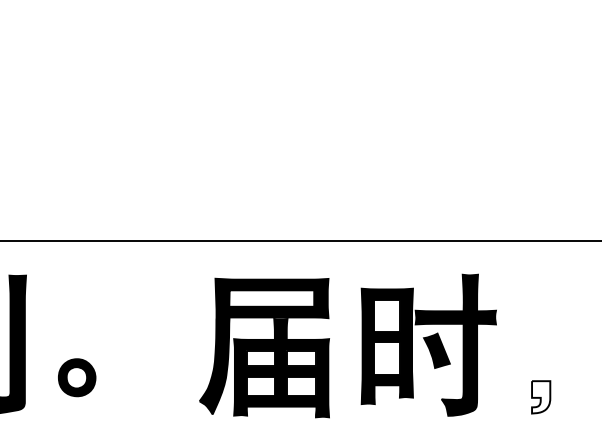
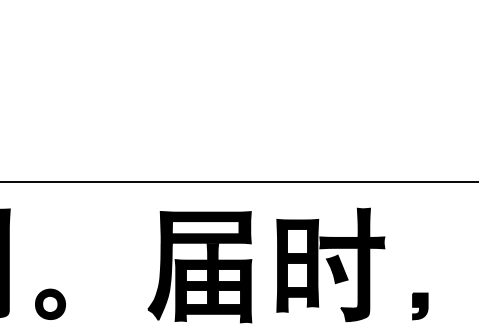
part: (77, 377) -> (50, 304), moved
fill: (541, 397) -> (420, 306), added

